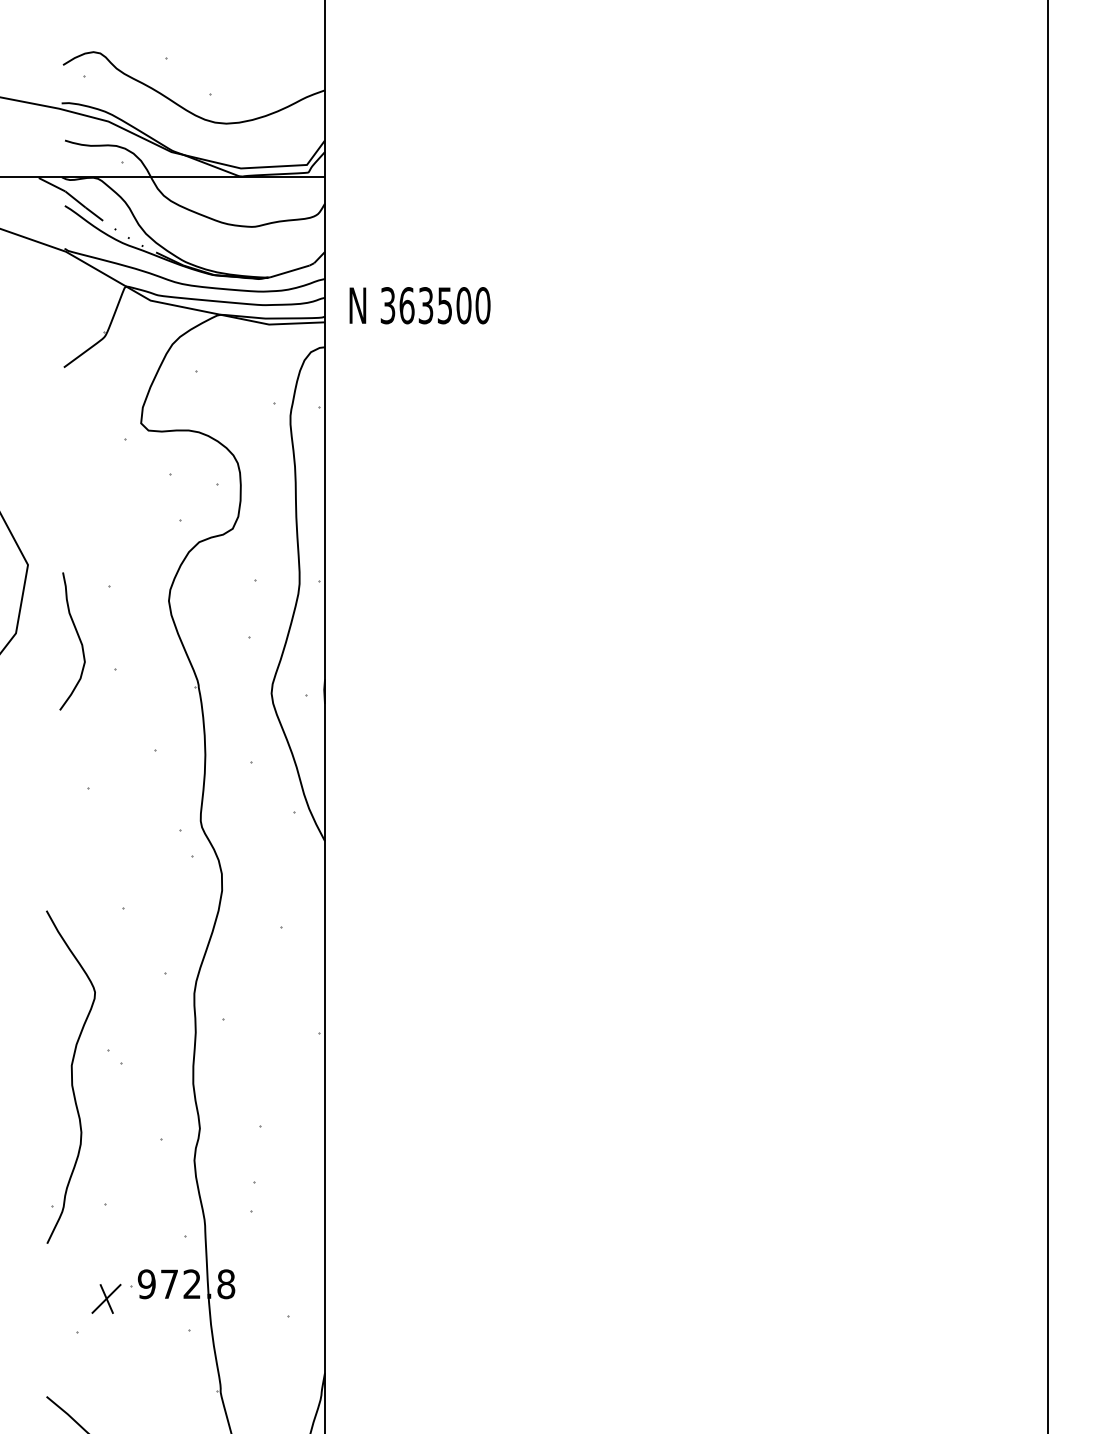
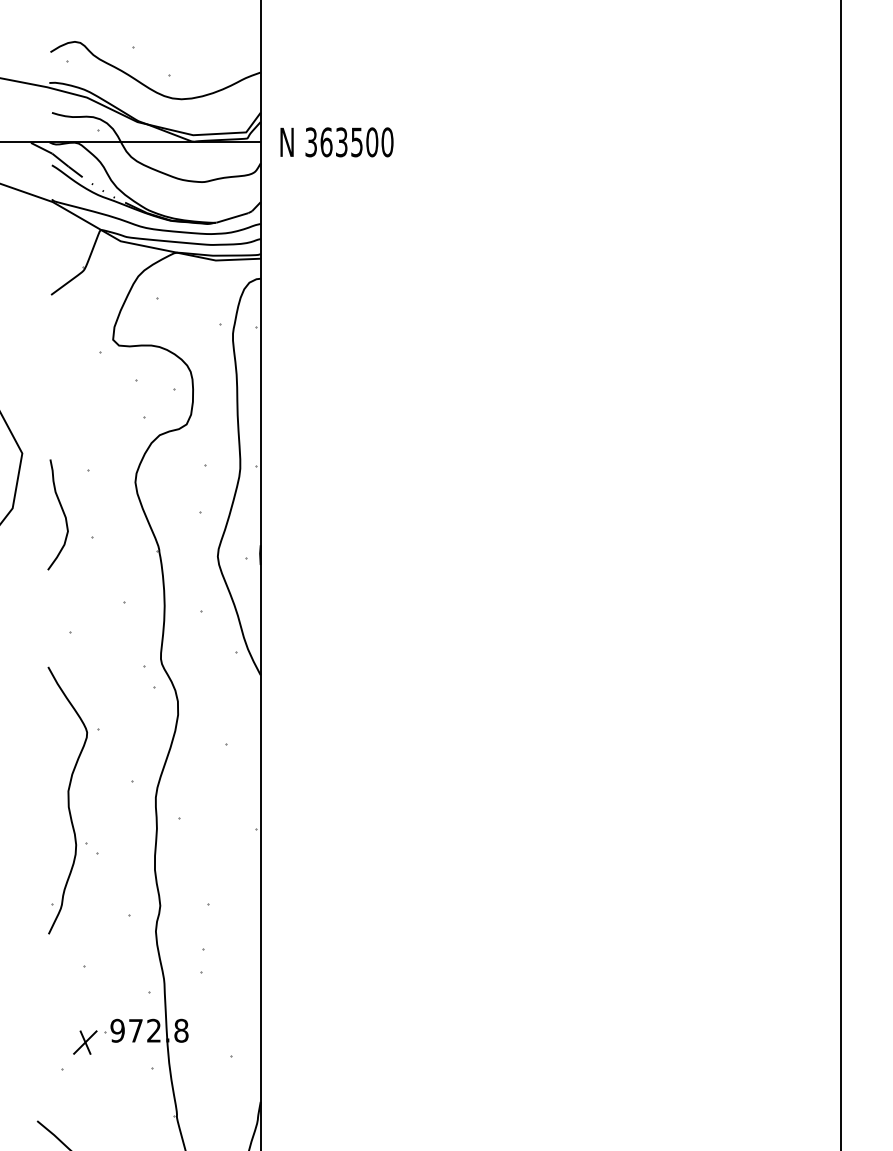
text: (419, 305) -> (336, 142), moved
part: (70, 1077) -> (67, 800), moved

